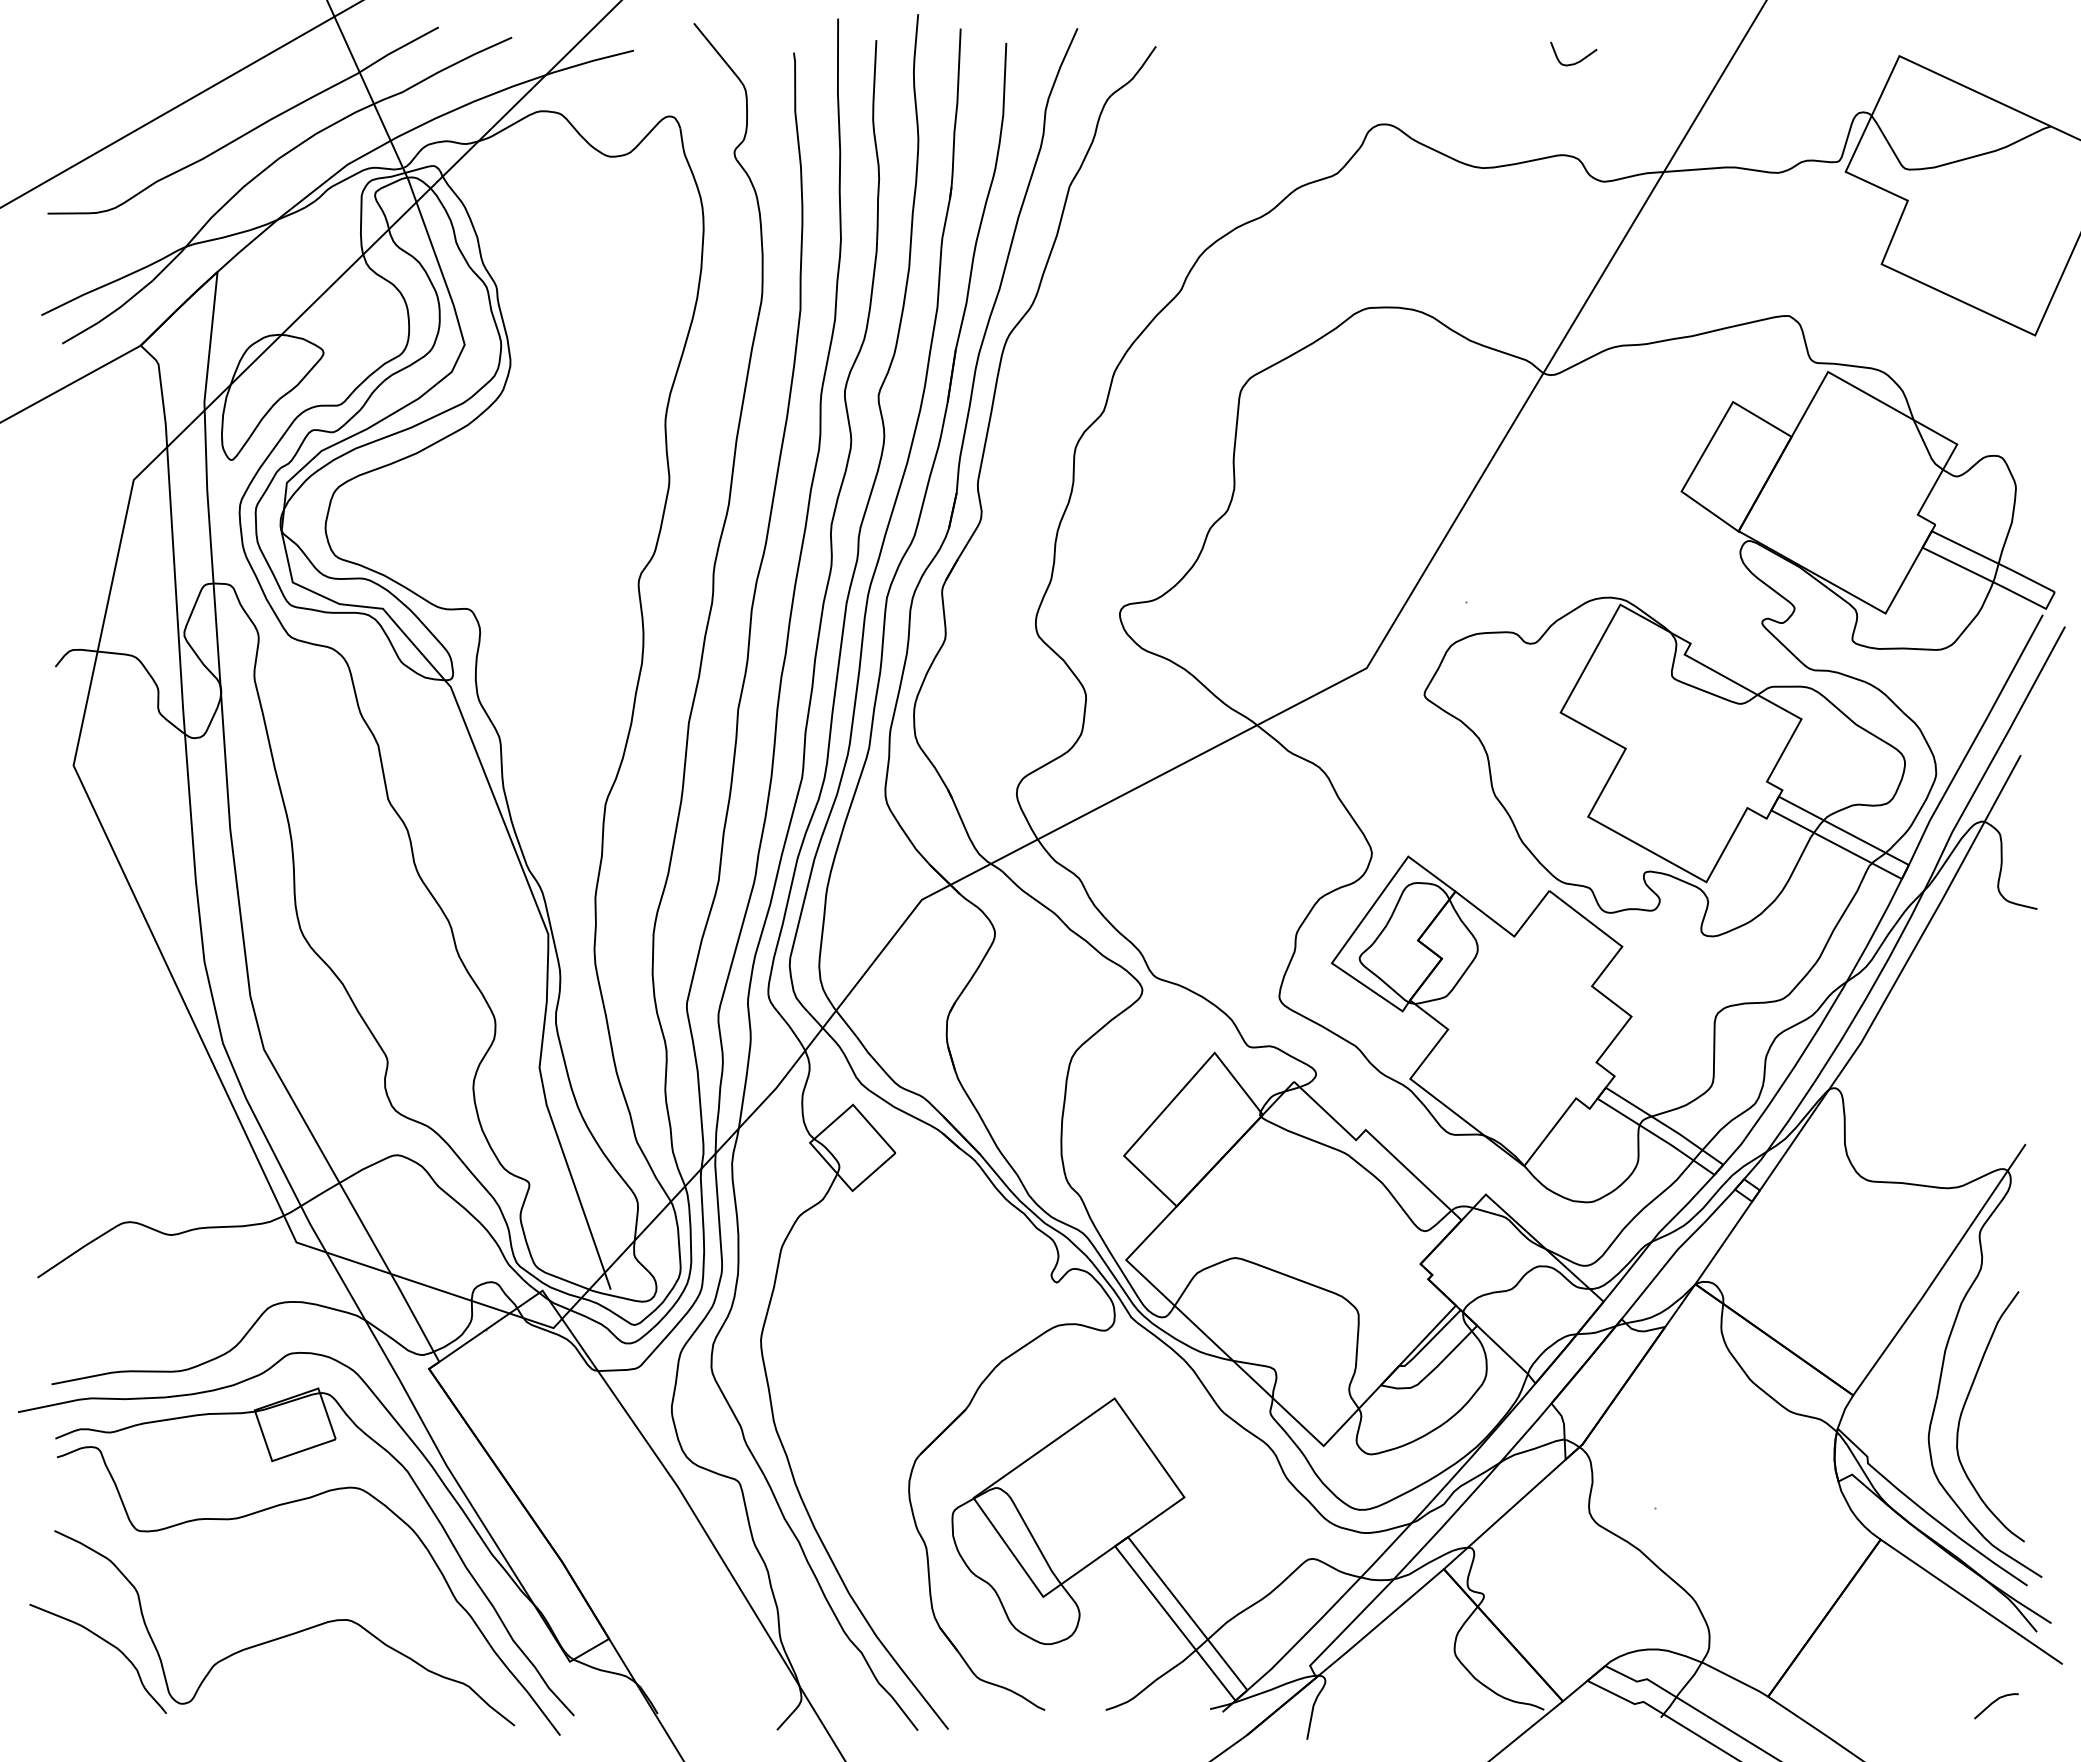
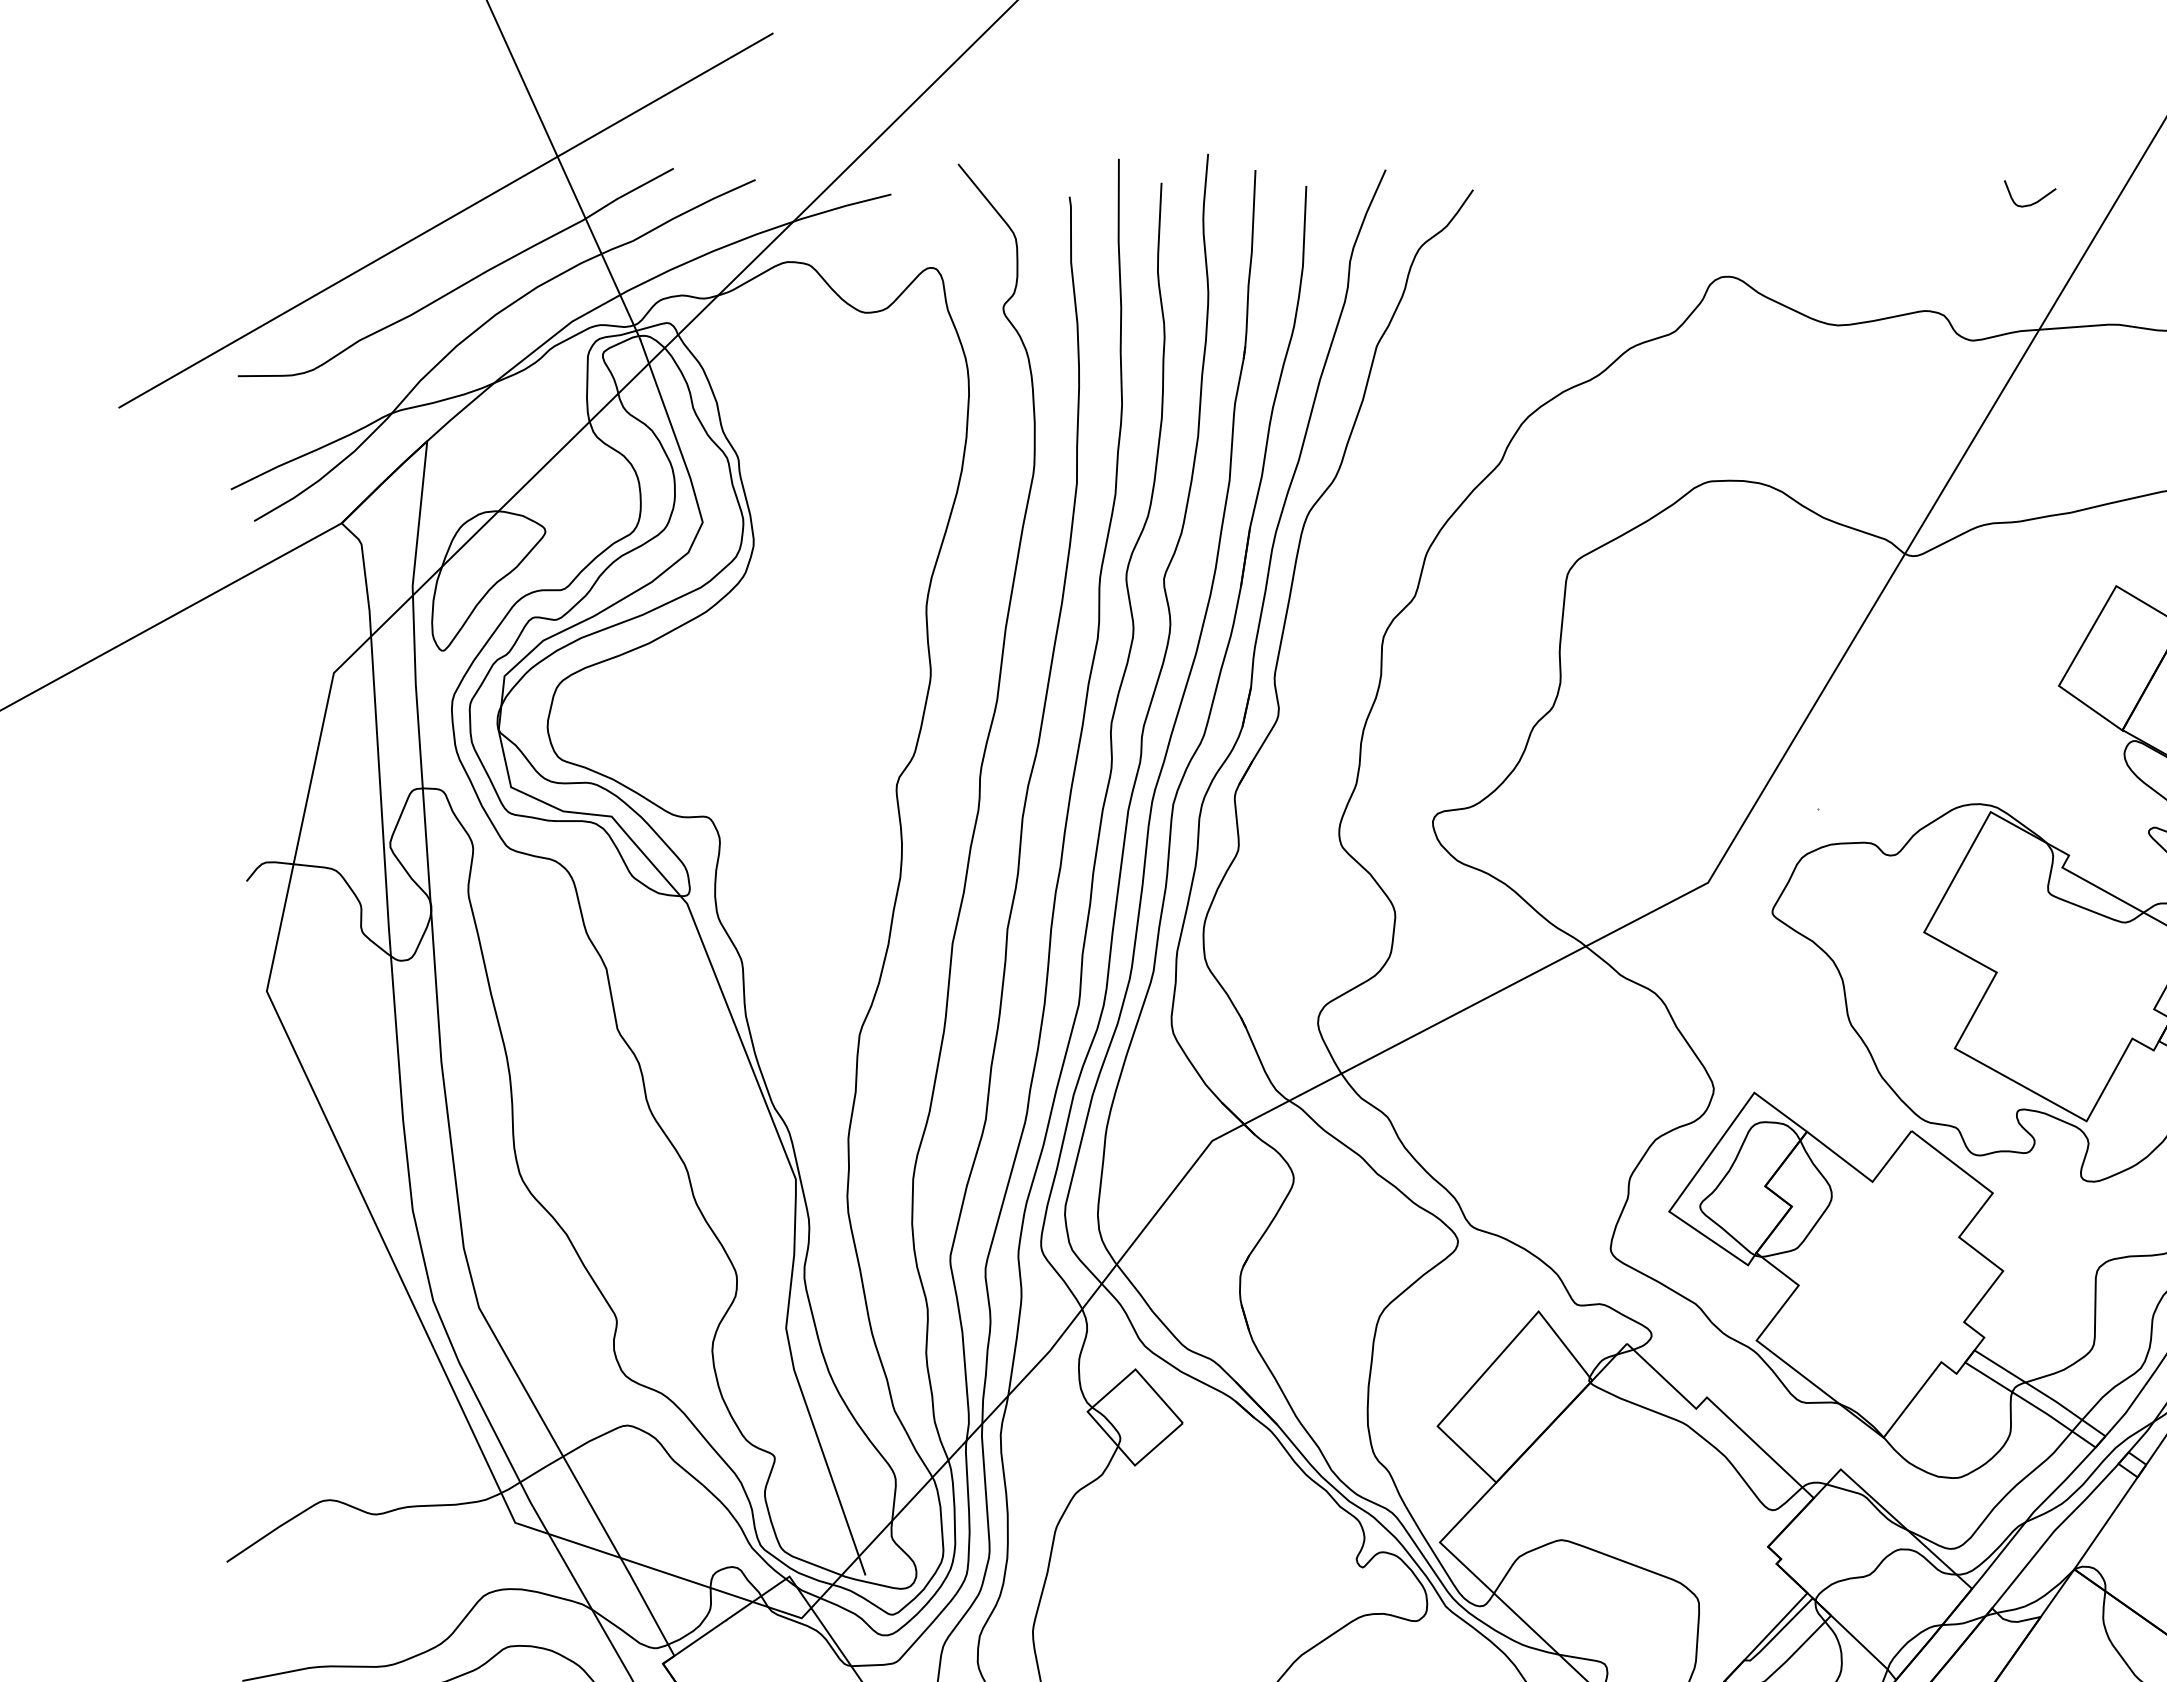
curve: (1577, 61) -> (2034, 202), moved

